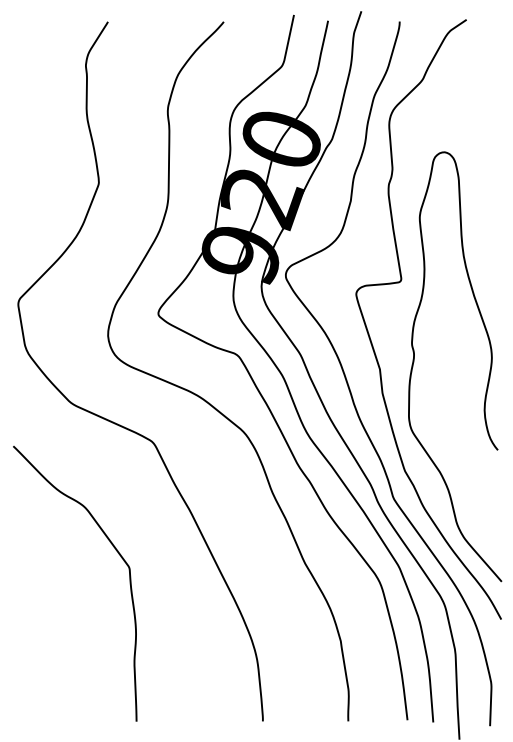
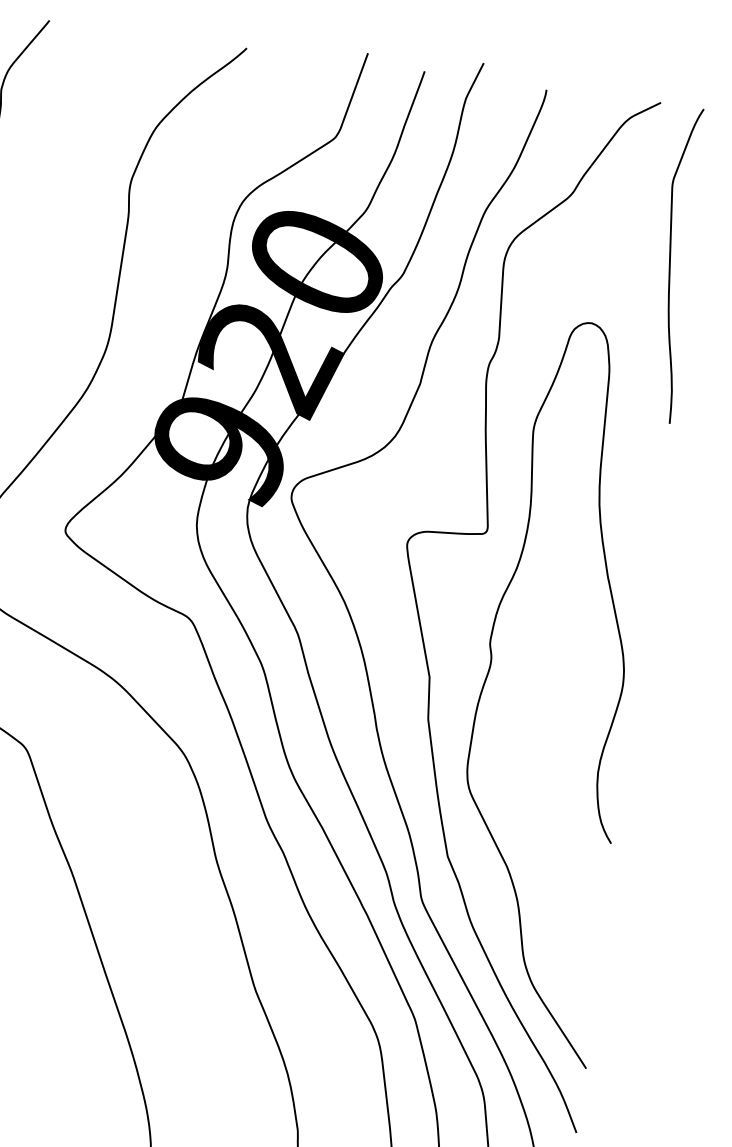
curve: (485, 111) -> (671, 263), added

